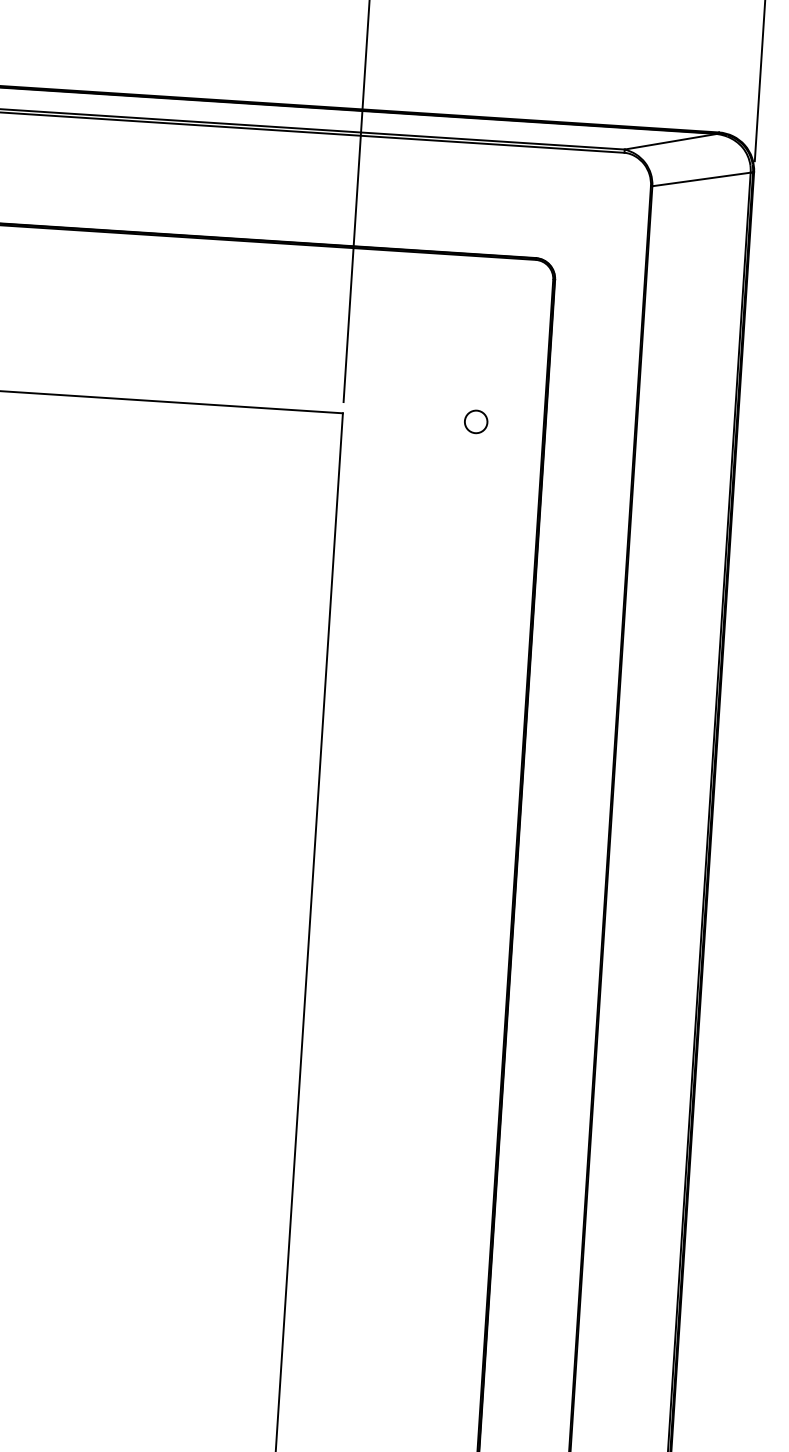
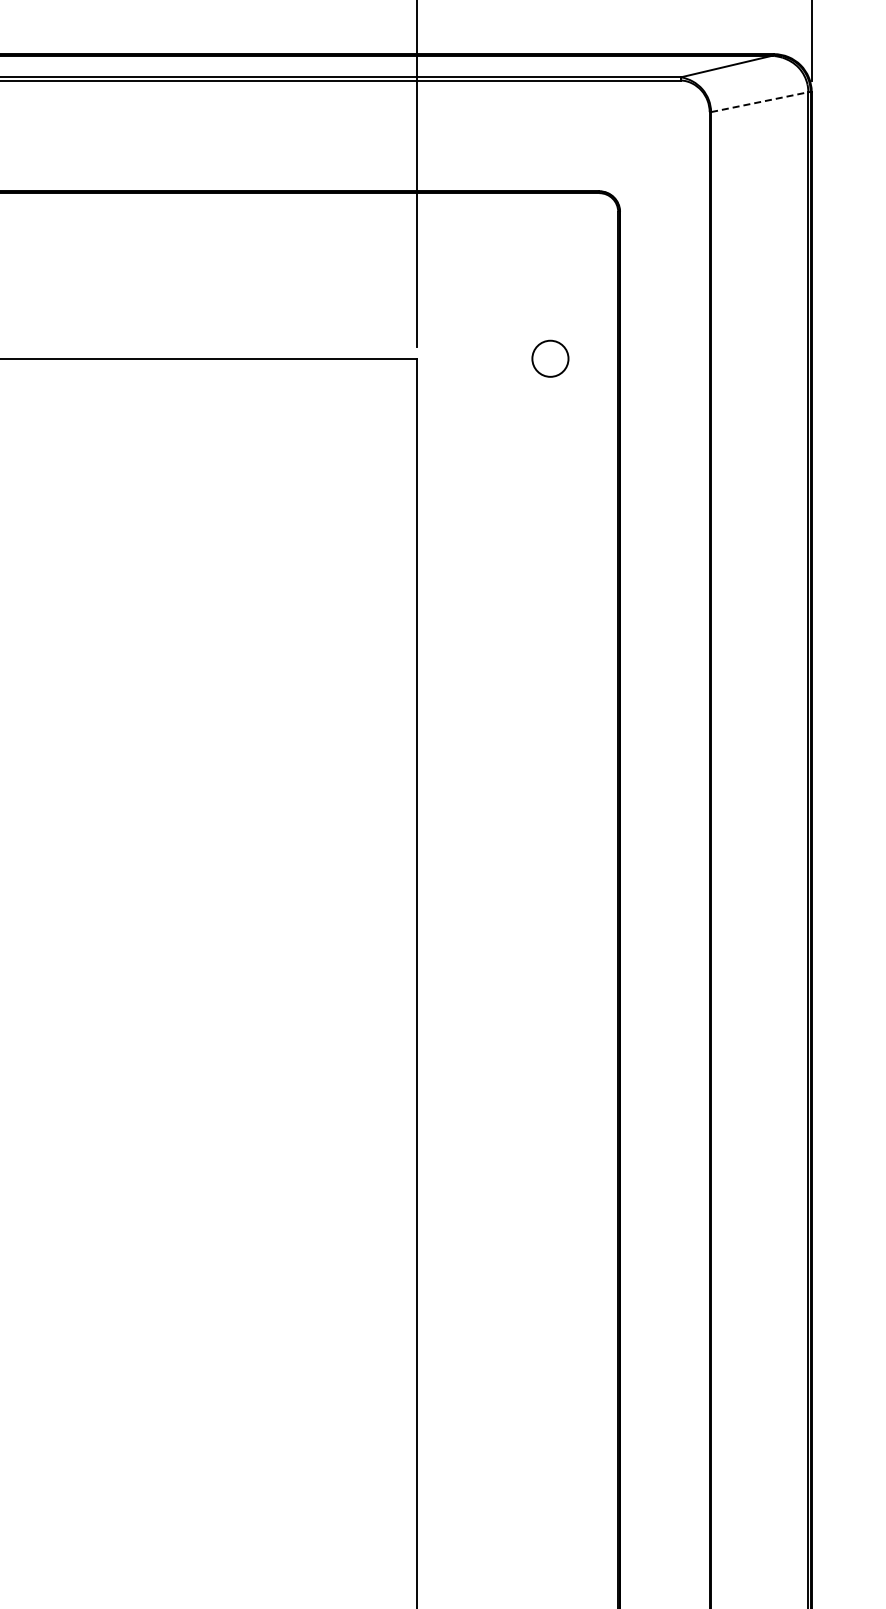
line: (701, 179) -> (759, 102), solid -> dashed
circle: (476, 421) -> (550, 358), size x1.6

